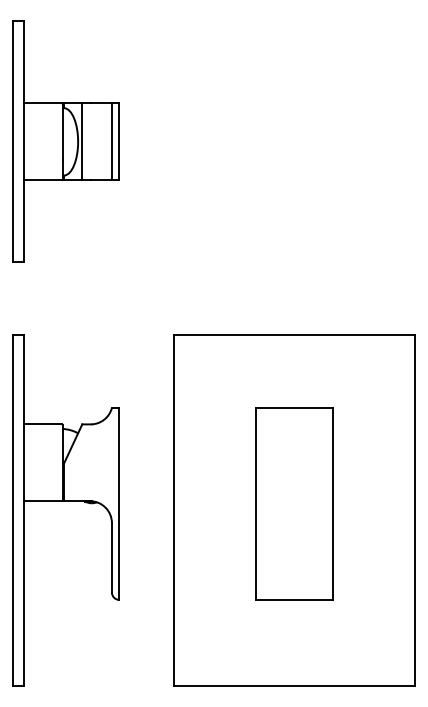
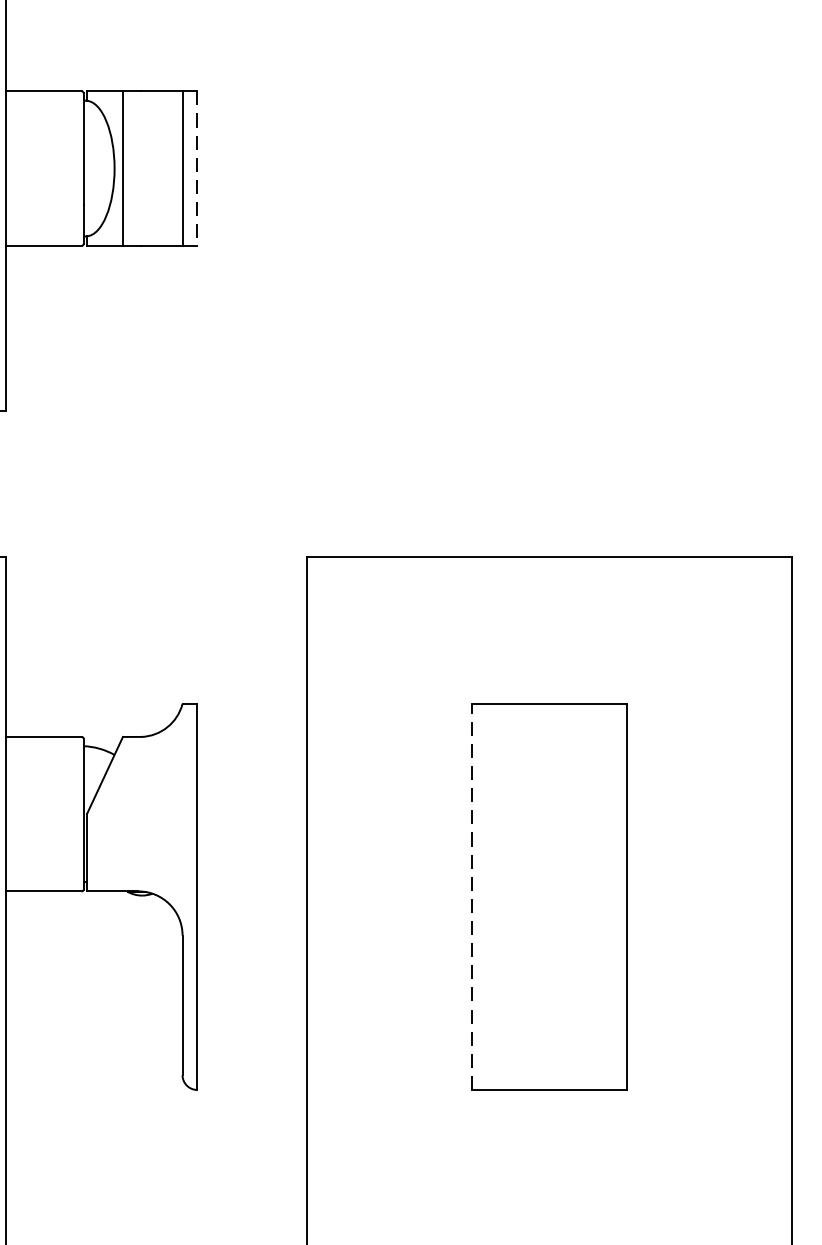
line: (119, 142) -> (197, 169), solid -> dashed
line: (255, 503) -> (471, 896), solid -> dashed

